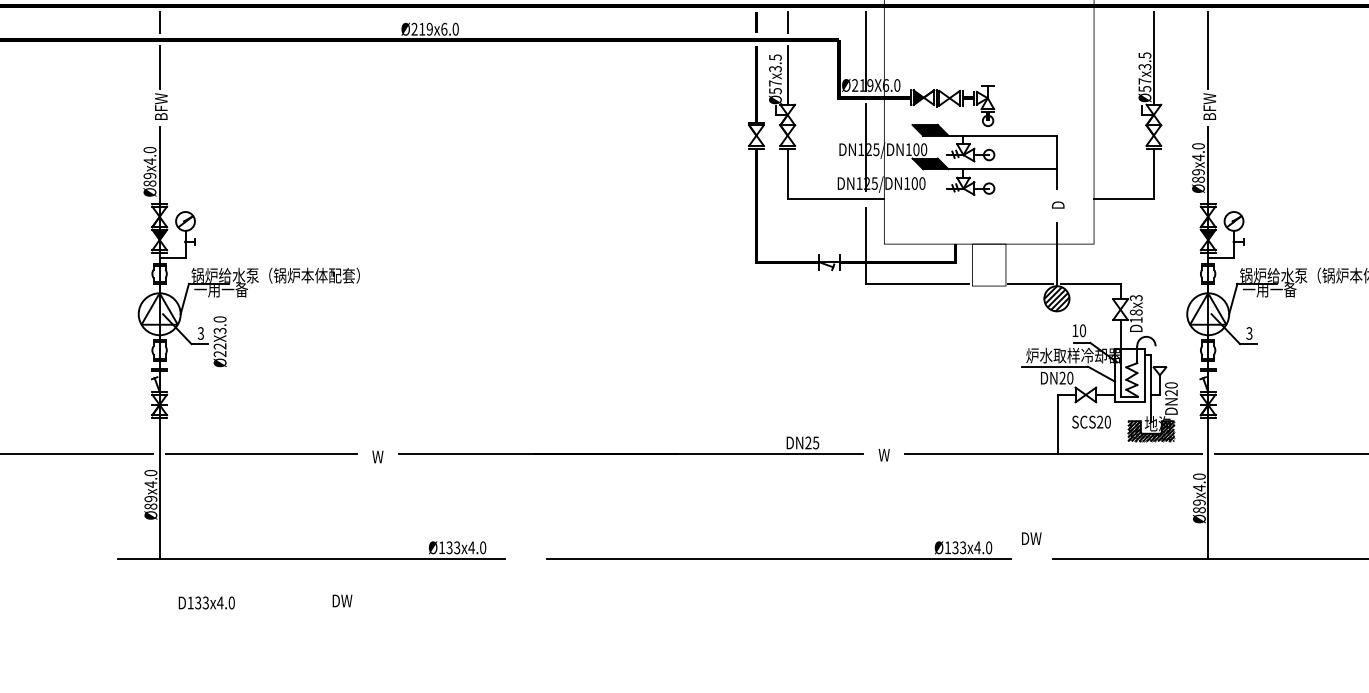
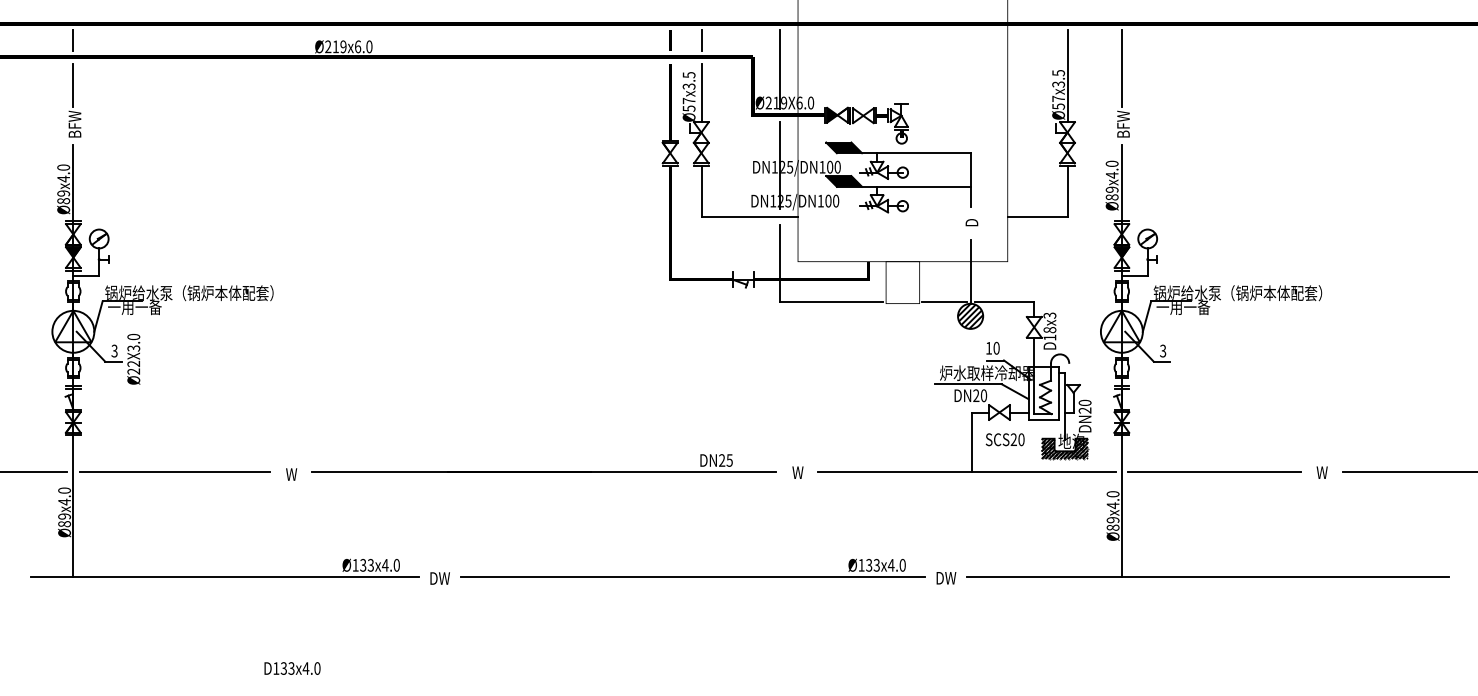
text: (1031, 538) -> (946, 578), moved
text: (341, 600) -> (439, 578), moved
text: (206, 602) -> (292, 668), moved

